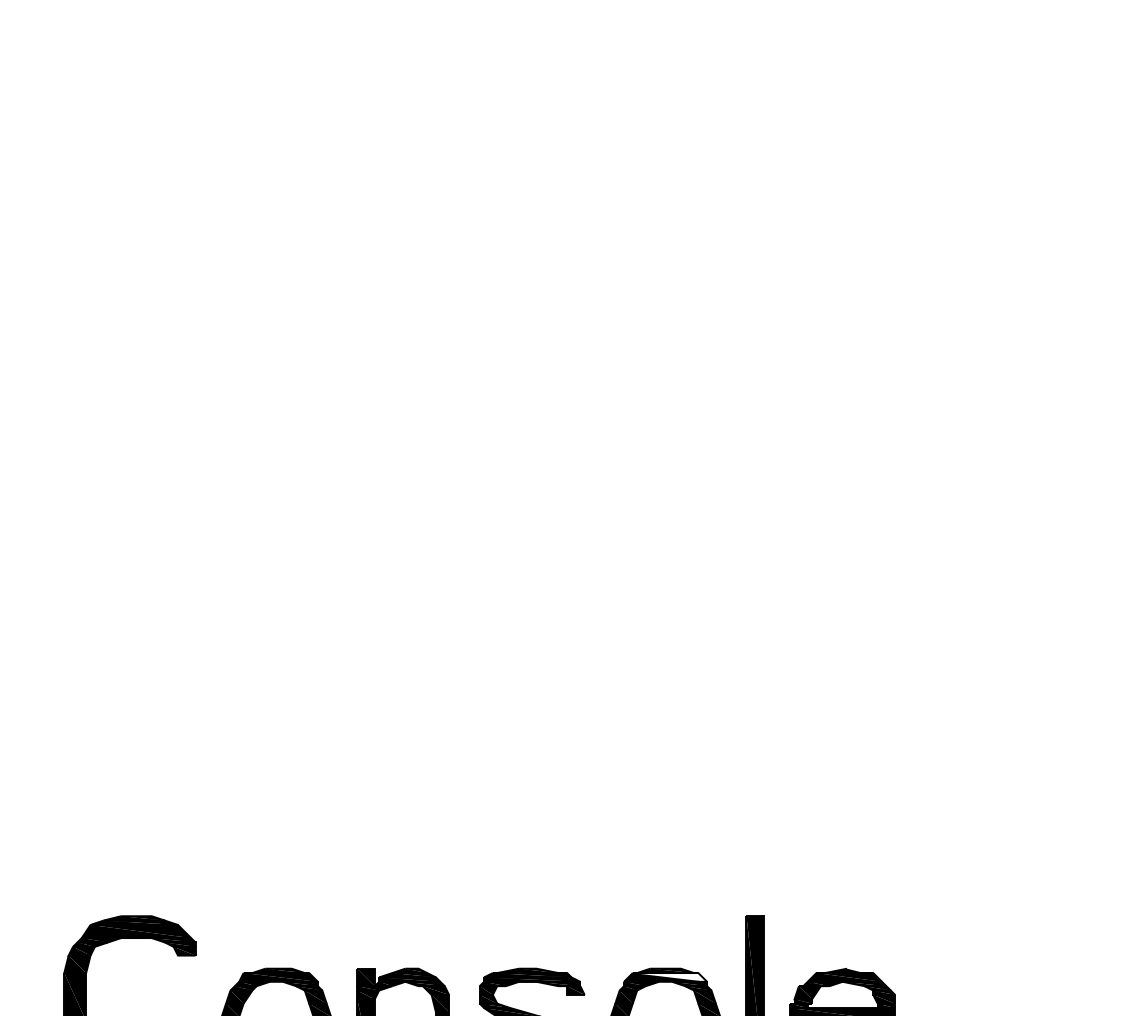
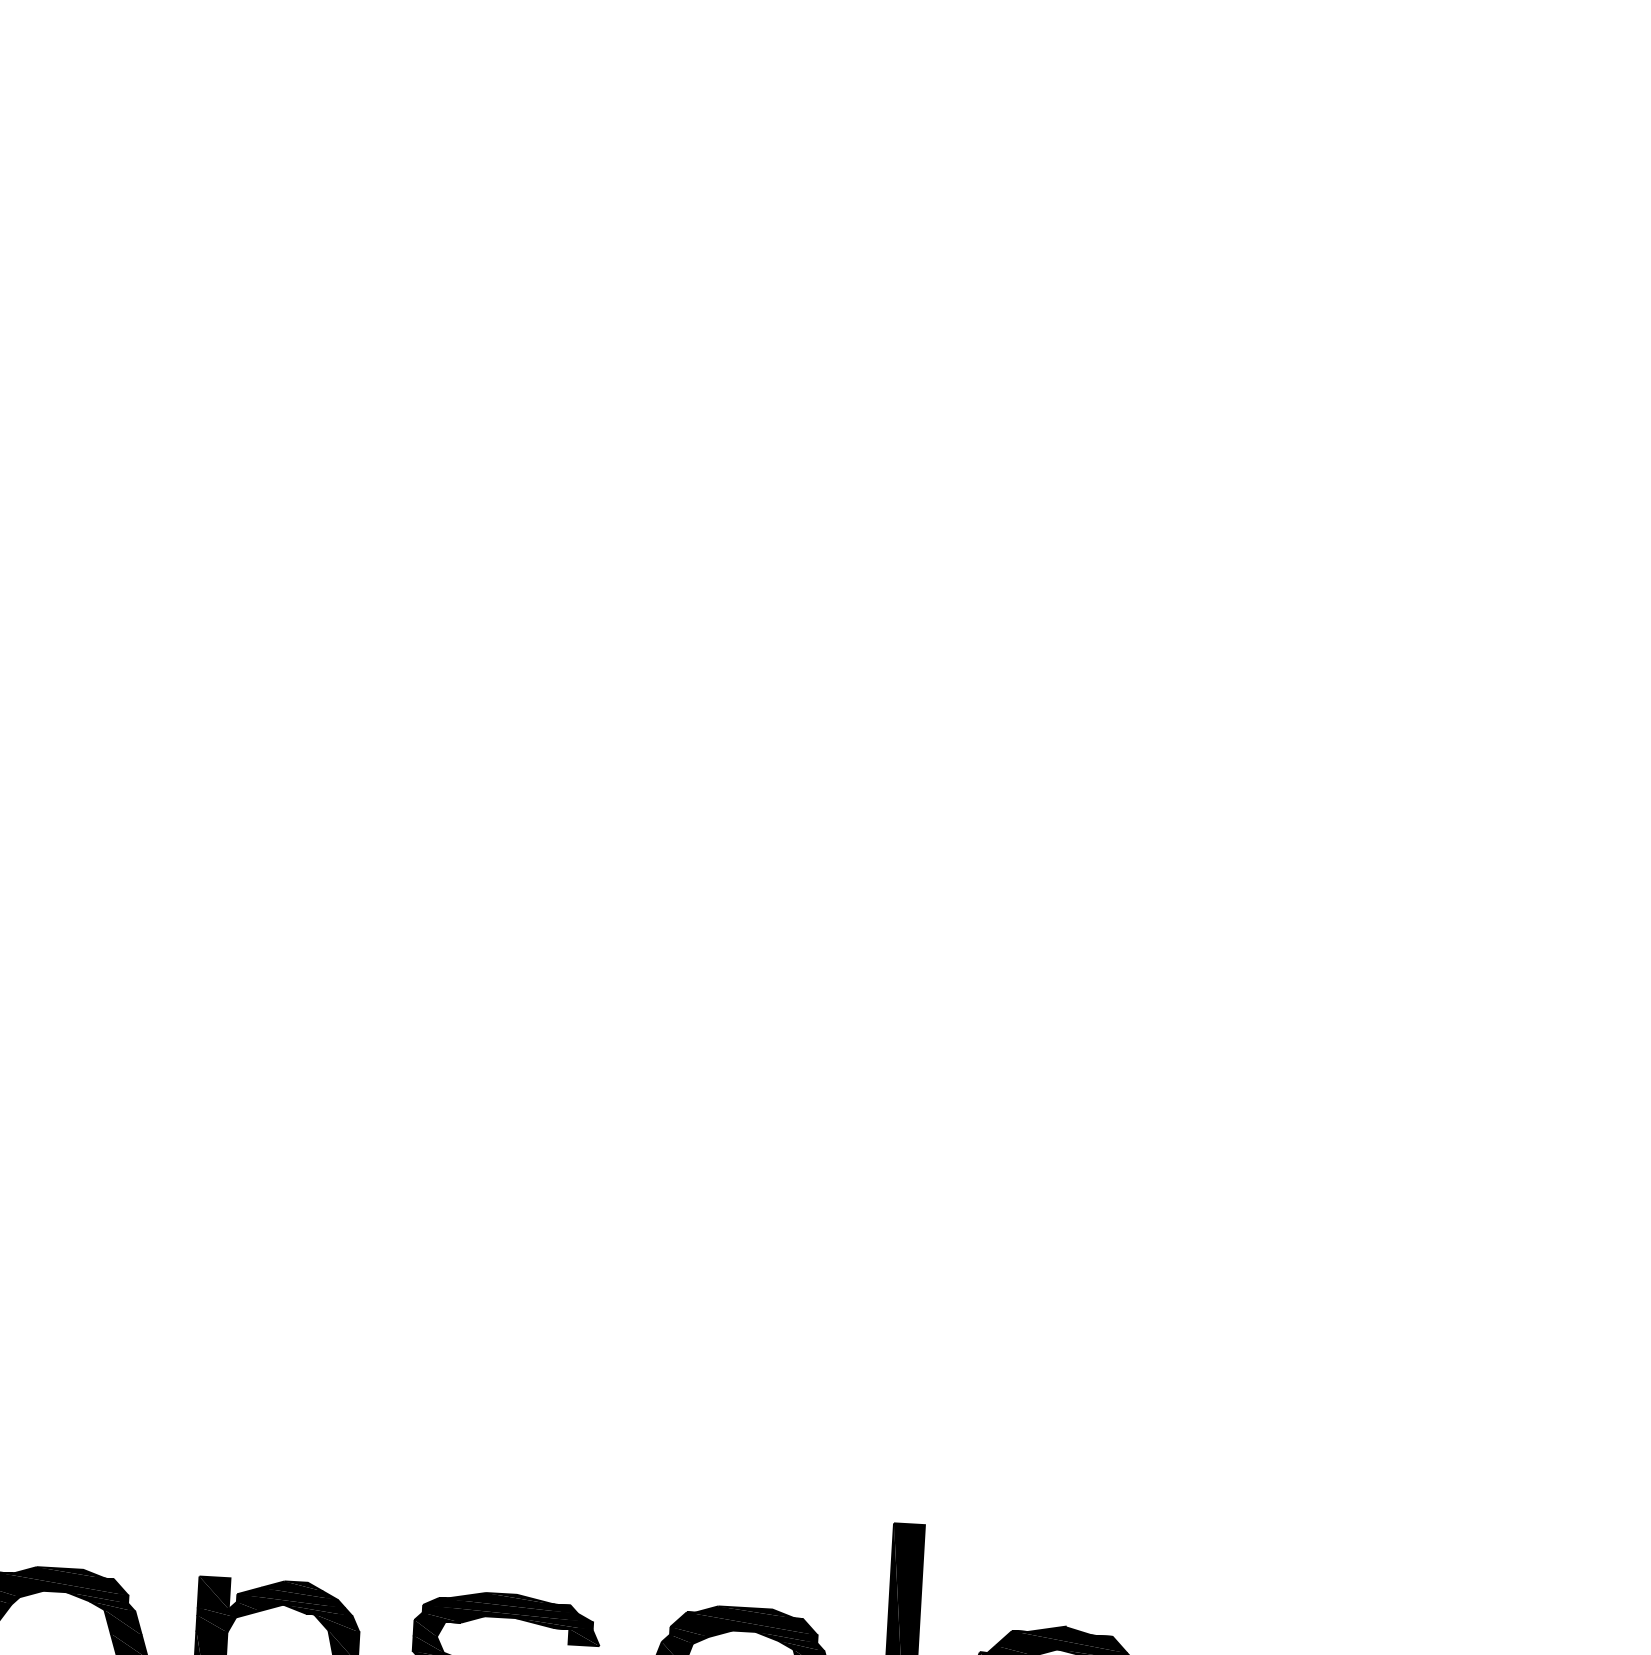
fill: (669, 977) -> (751, 1623), added

